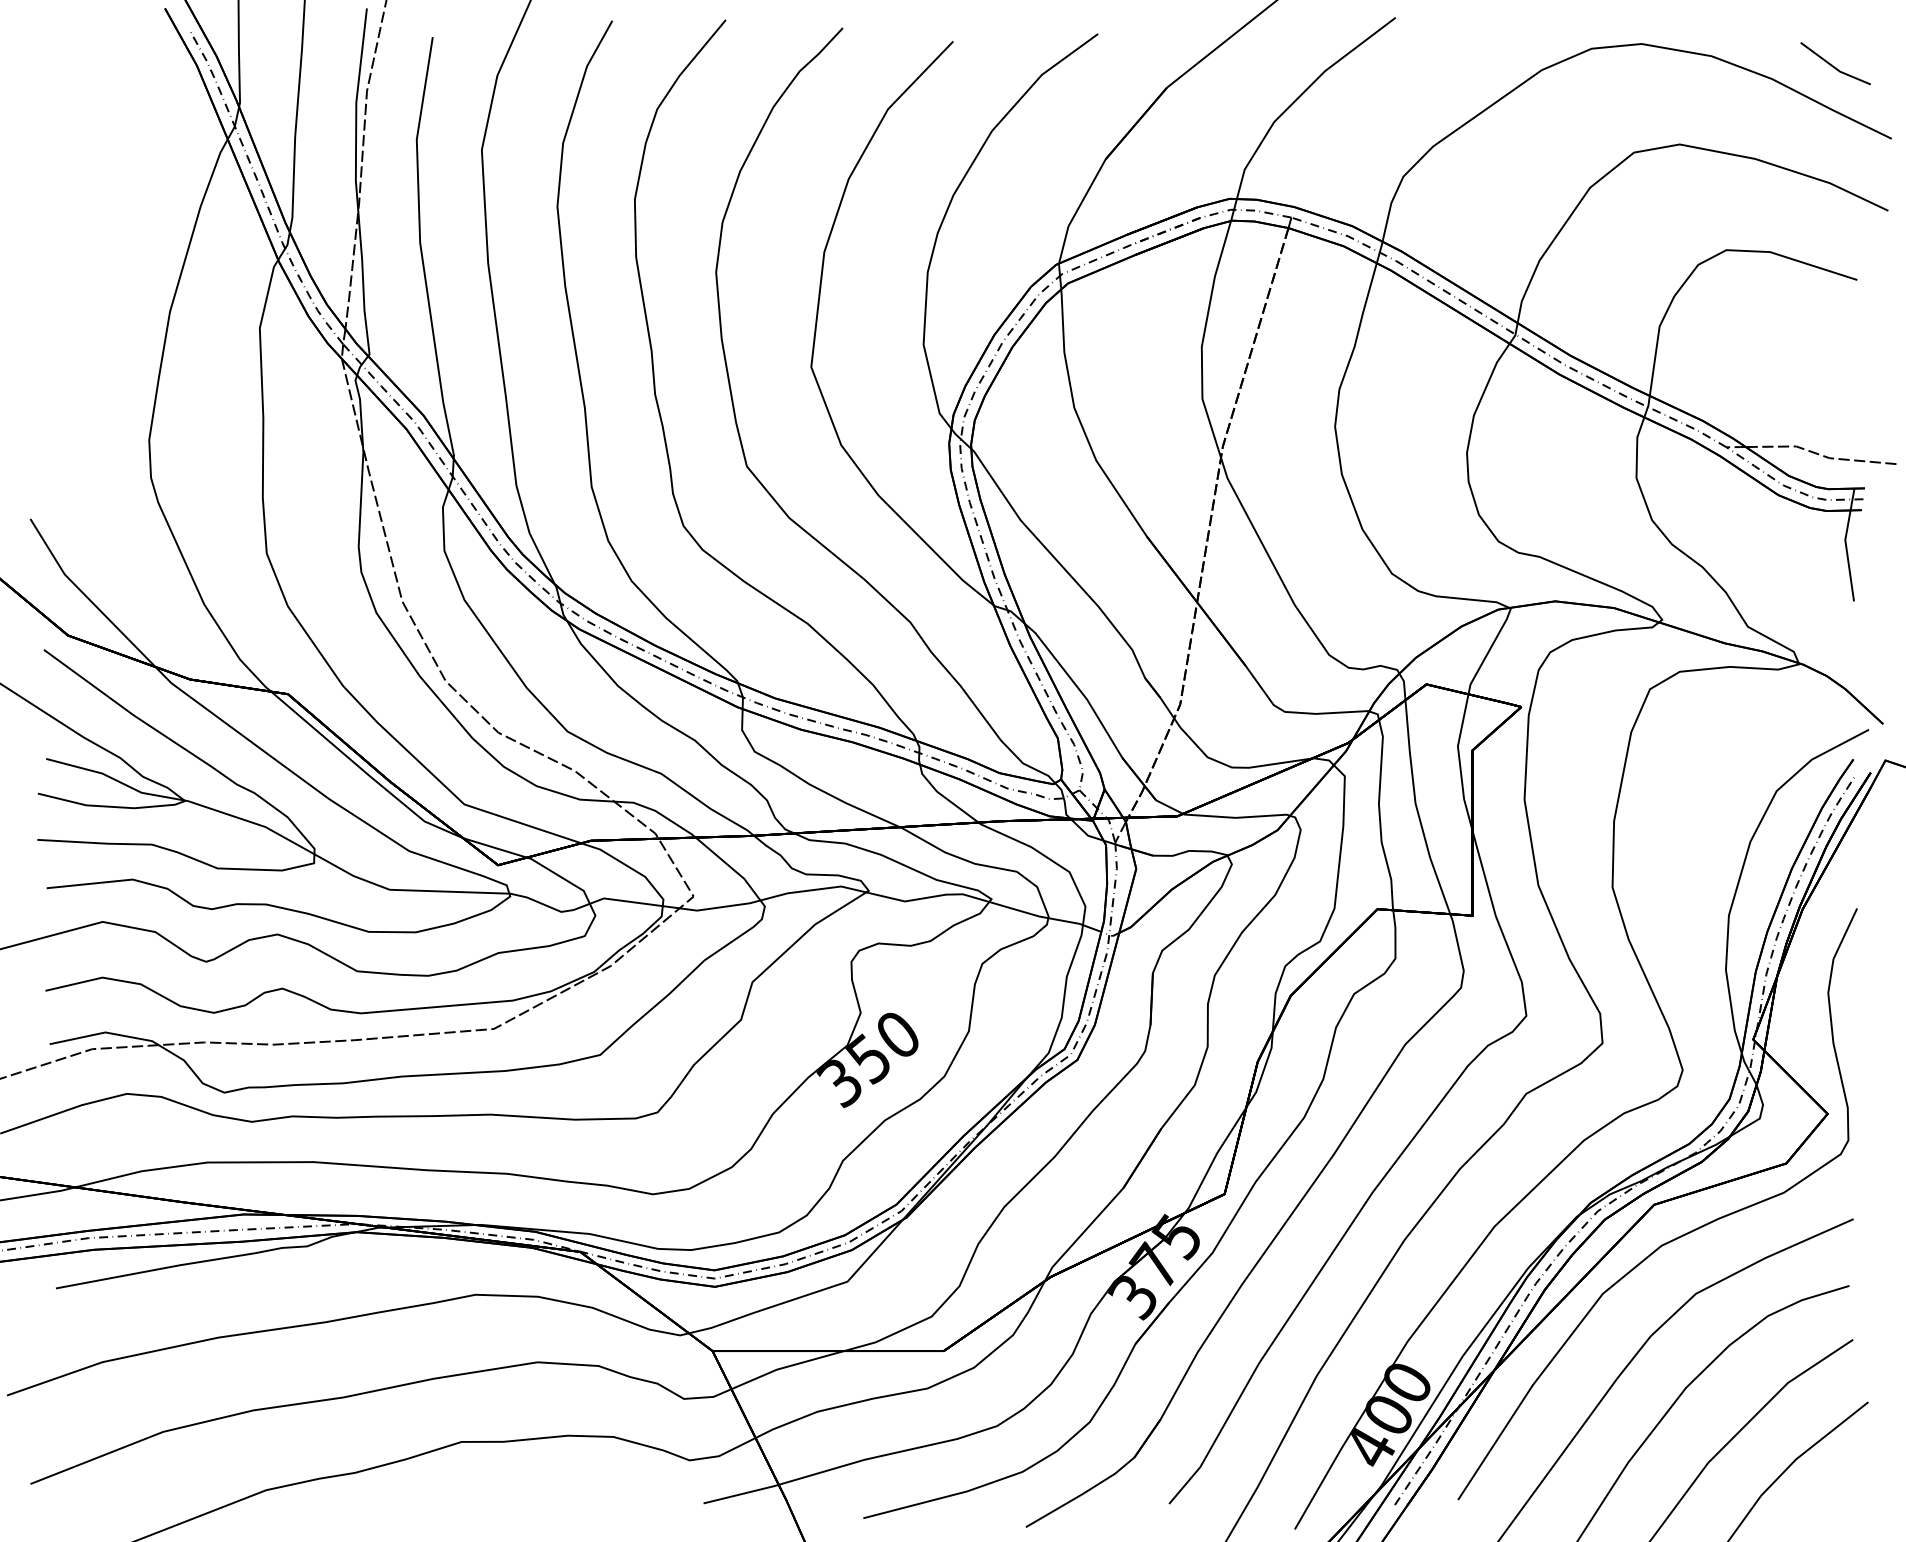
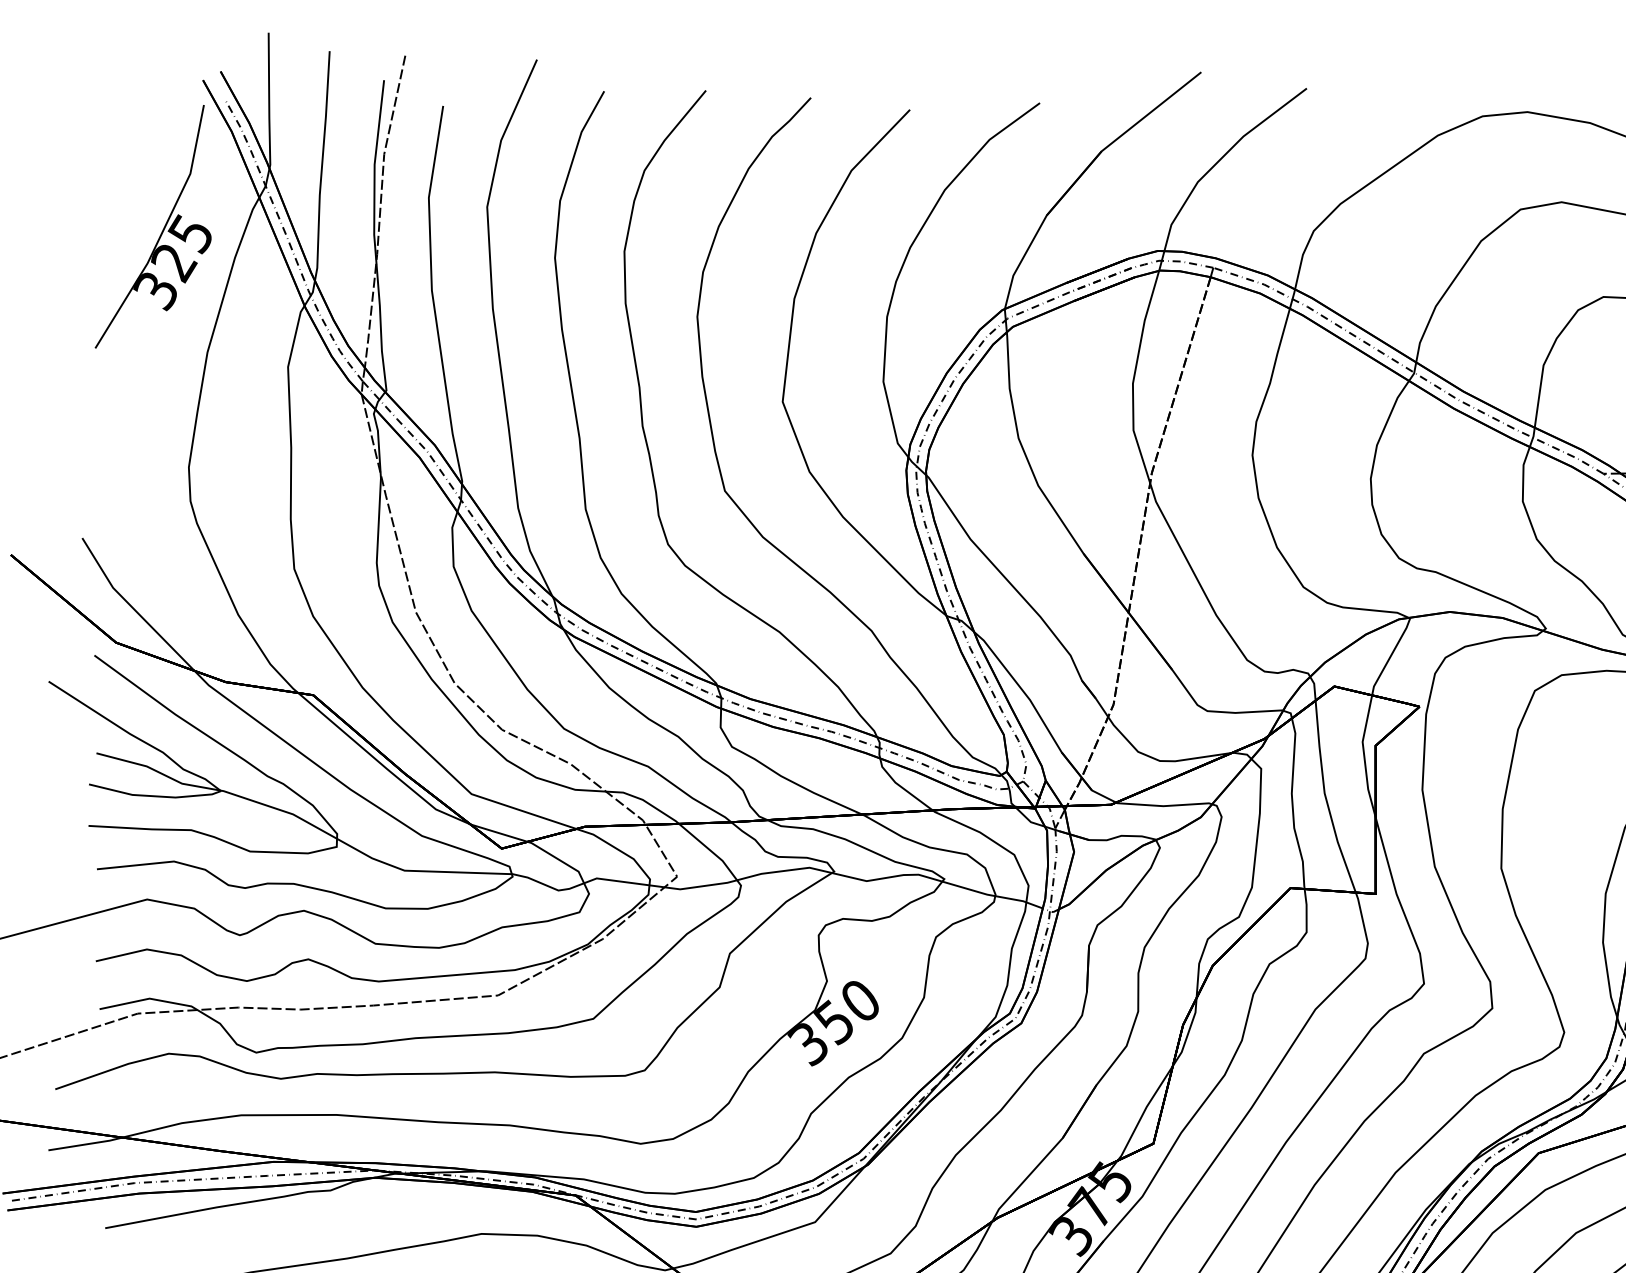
part: (120, 173) -> (163, 228), added

